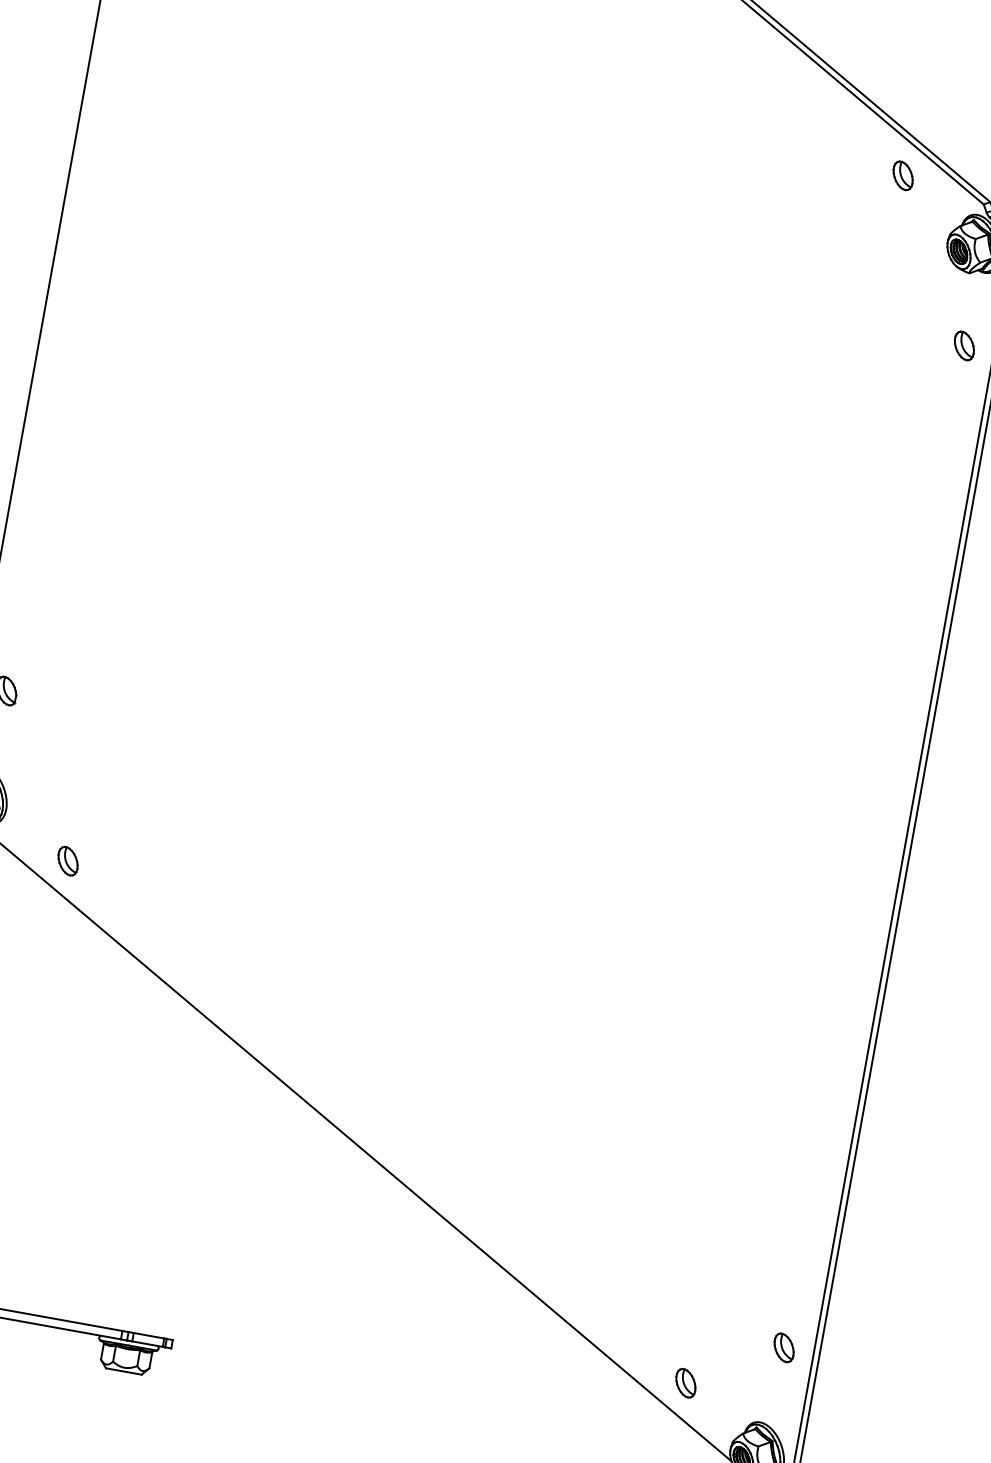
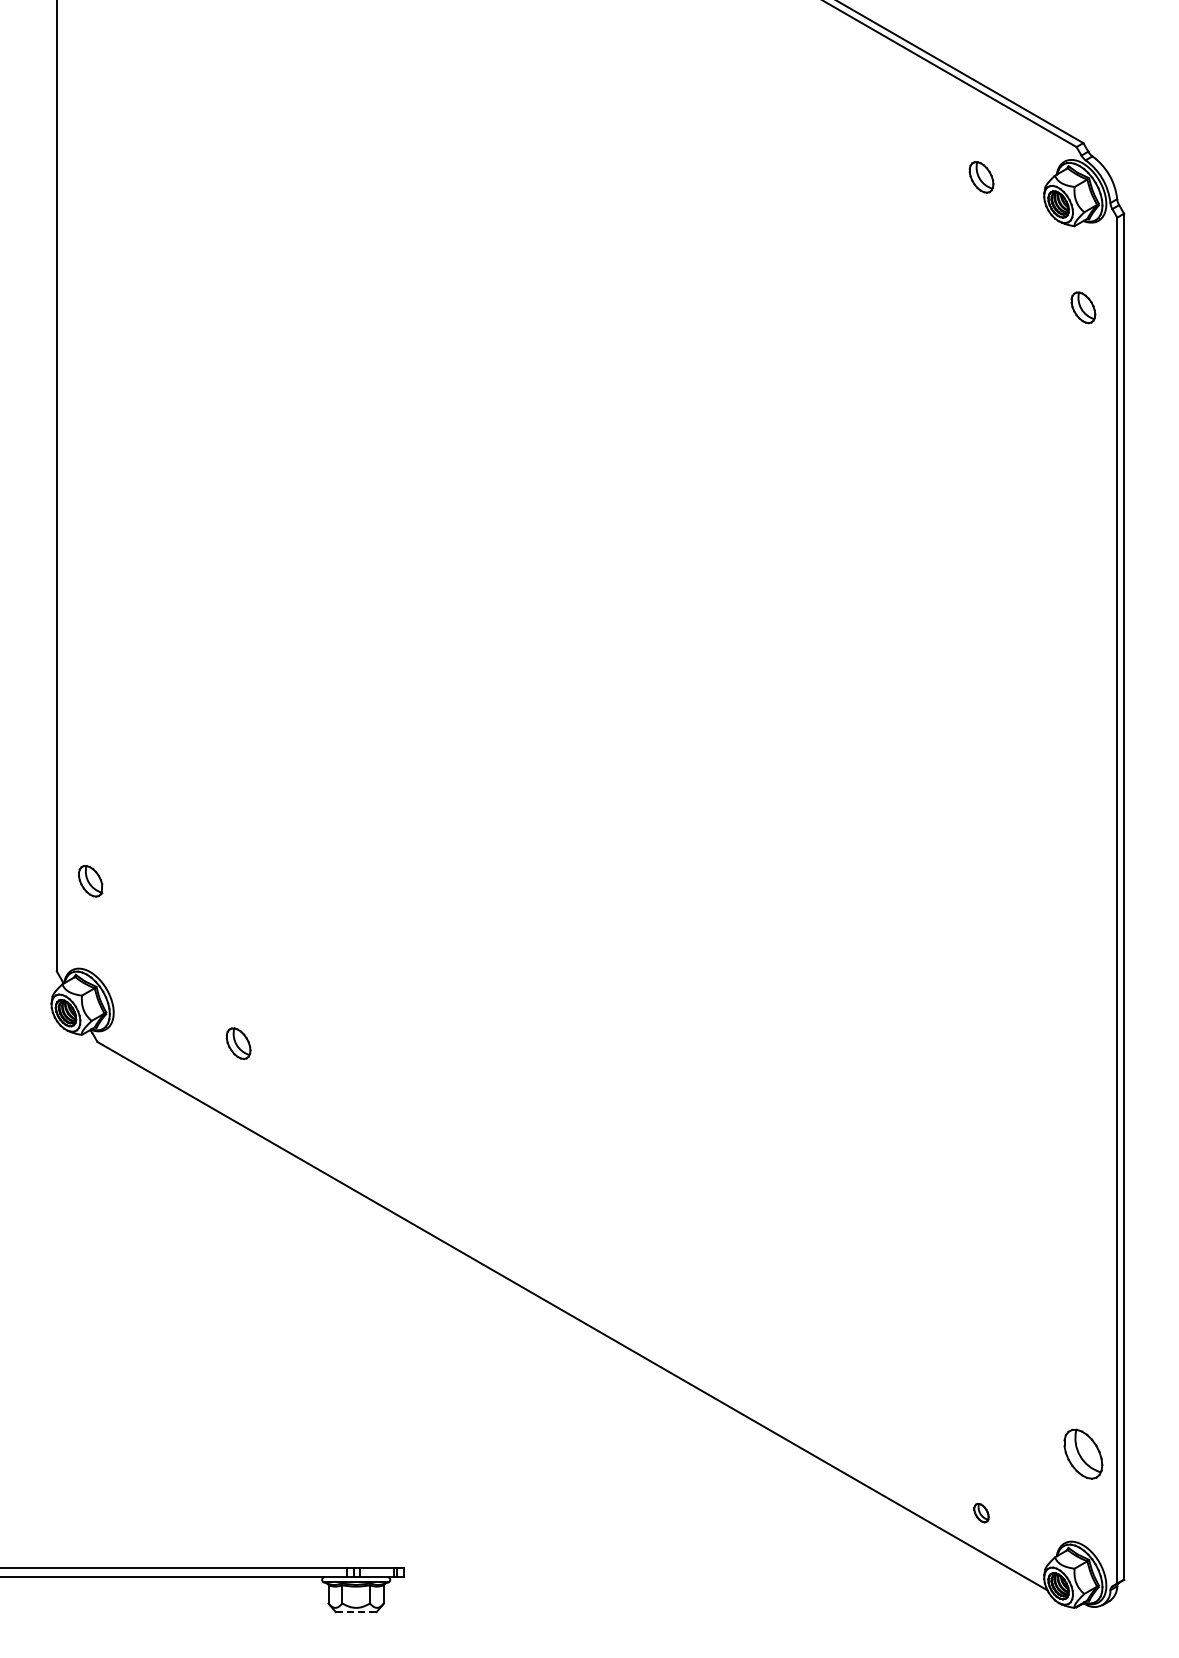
part: (903, 175) -> (981, 177), moved
part: (68, 861) -> (238, 1043), moved
part: (784, 1348) -> (1083, 1454), size x1.6
line: (124, 1371) -> (356, 1612), solid -> dashed
part: (685, 1382) -> (981, 1512), size x0.6

